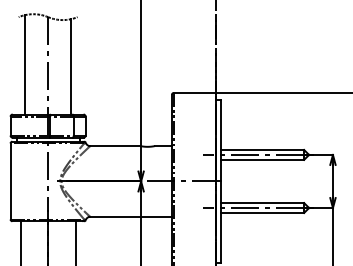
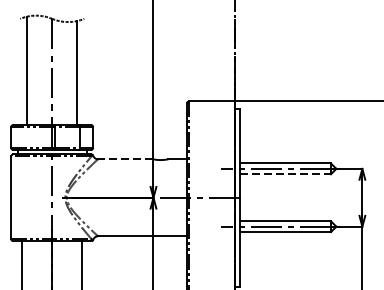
line: (114, 146) -> (124, 159), solid -> dashed
line: (262, 159) -> (285, 173), solid -> dashed

